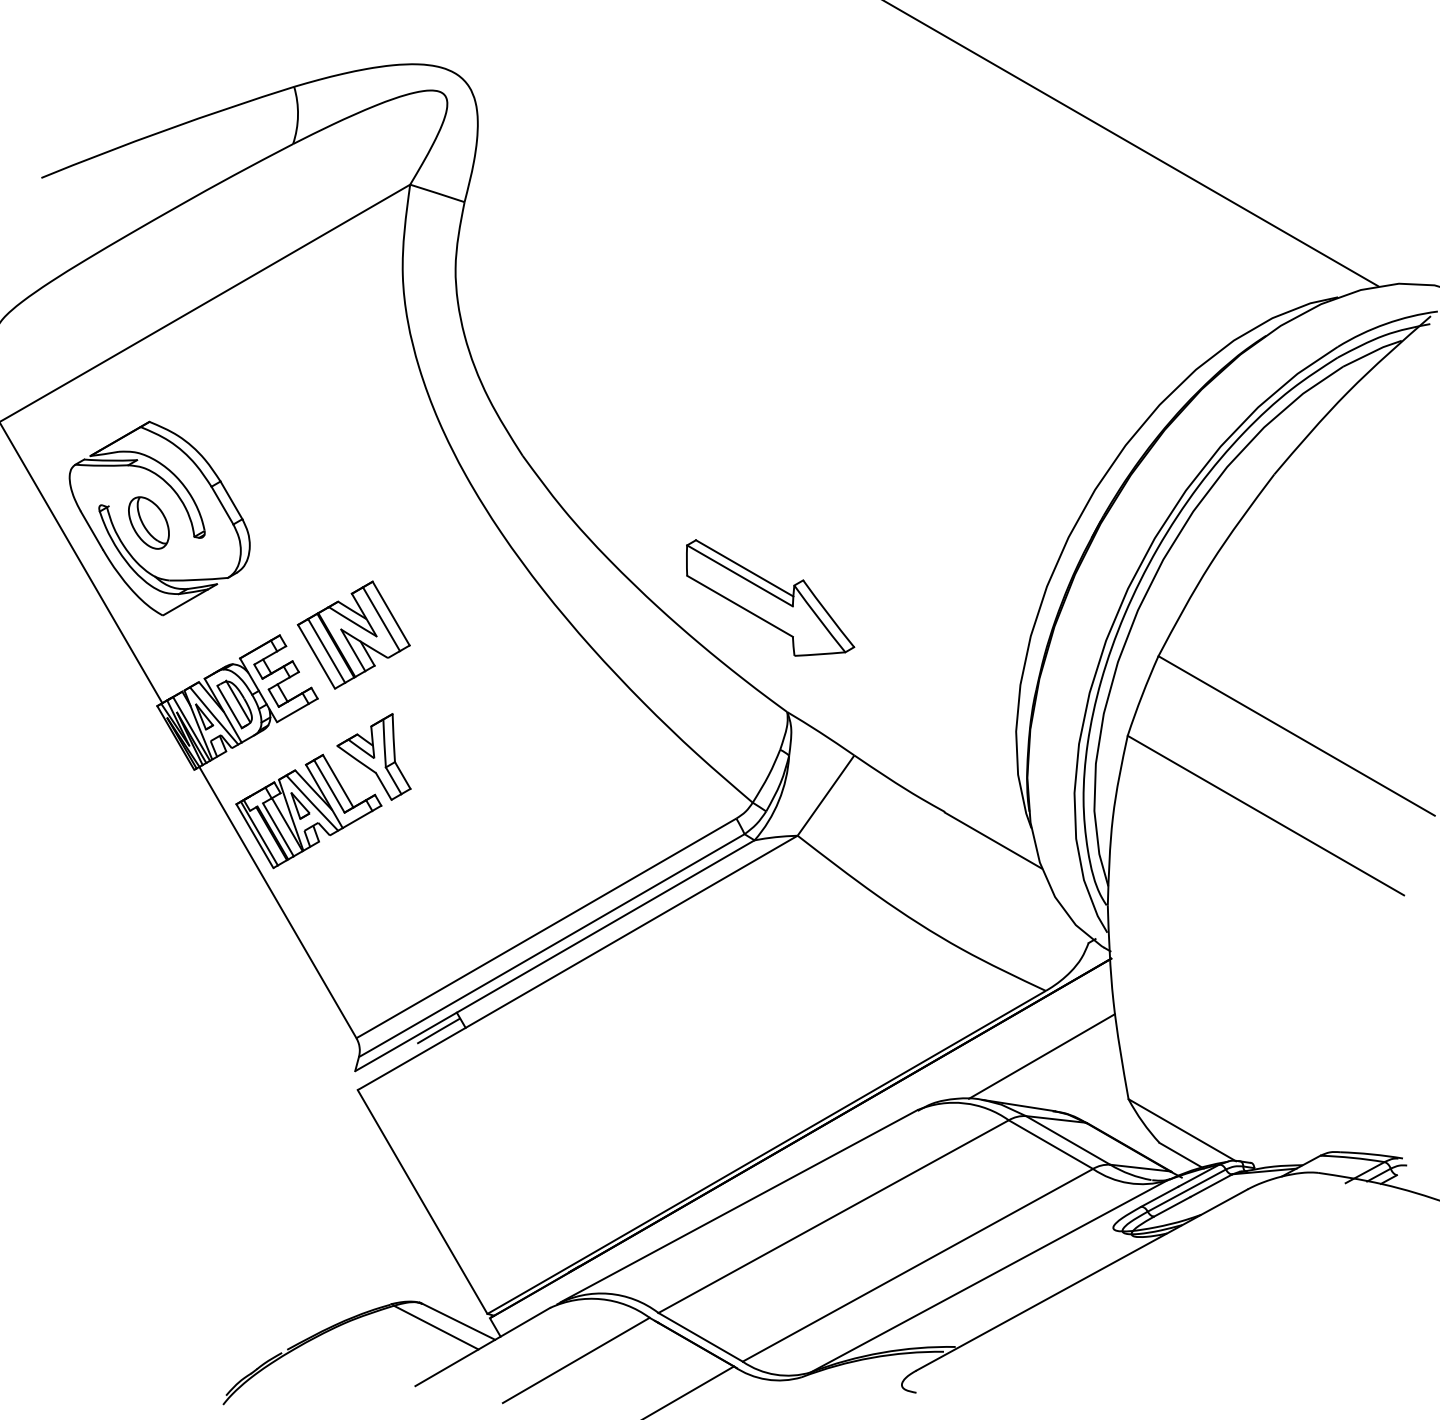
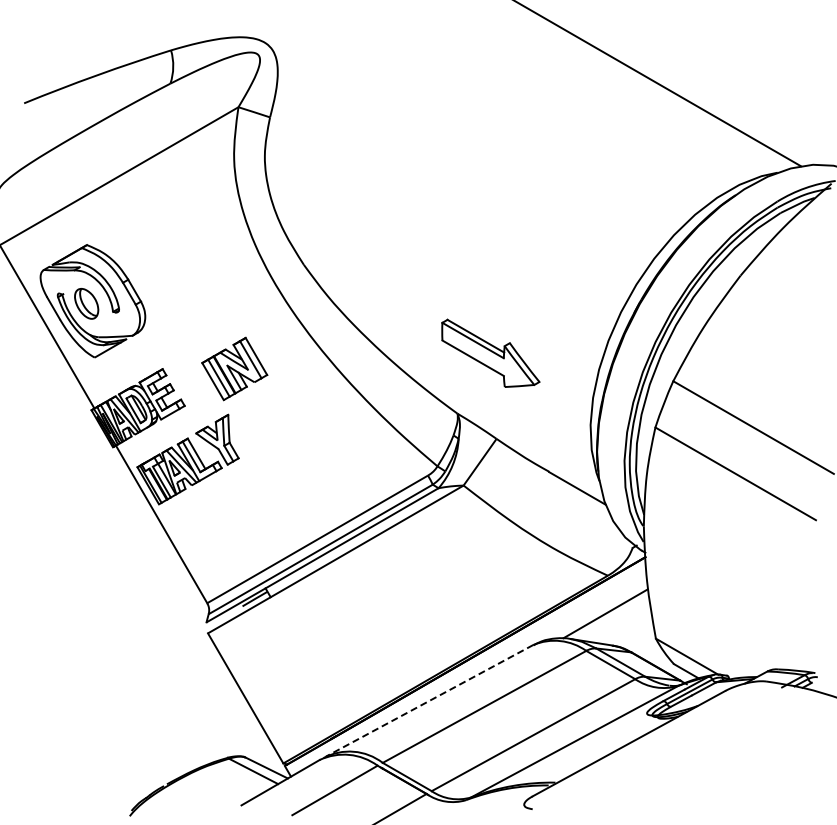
part: (769, 596) -> (490, 352), moved
part: (353, 634) -> (234, 368), moved
line: (738, 1205) -> (429, 700), solid -> dashed

